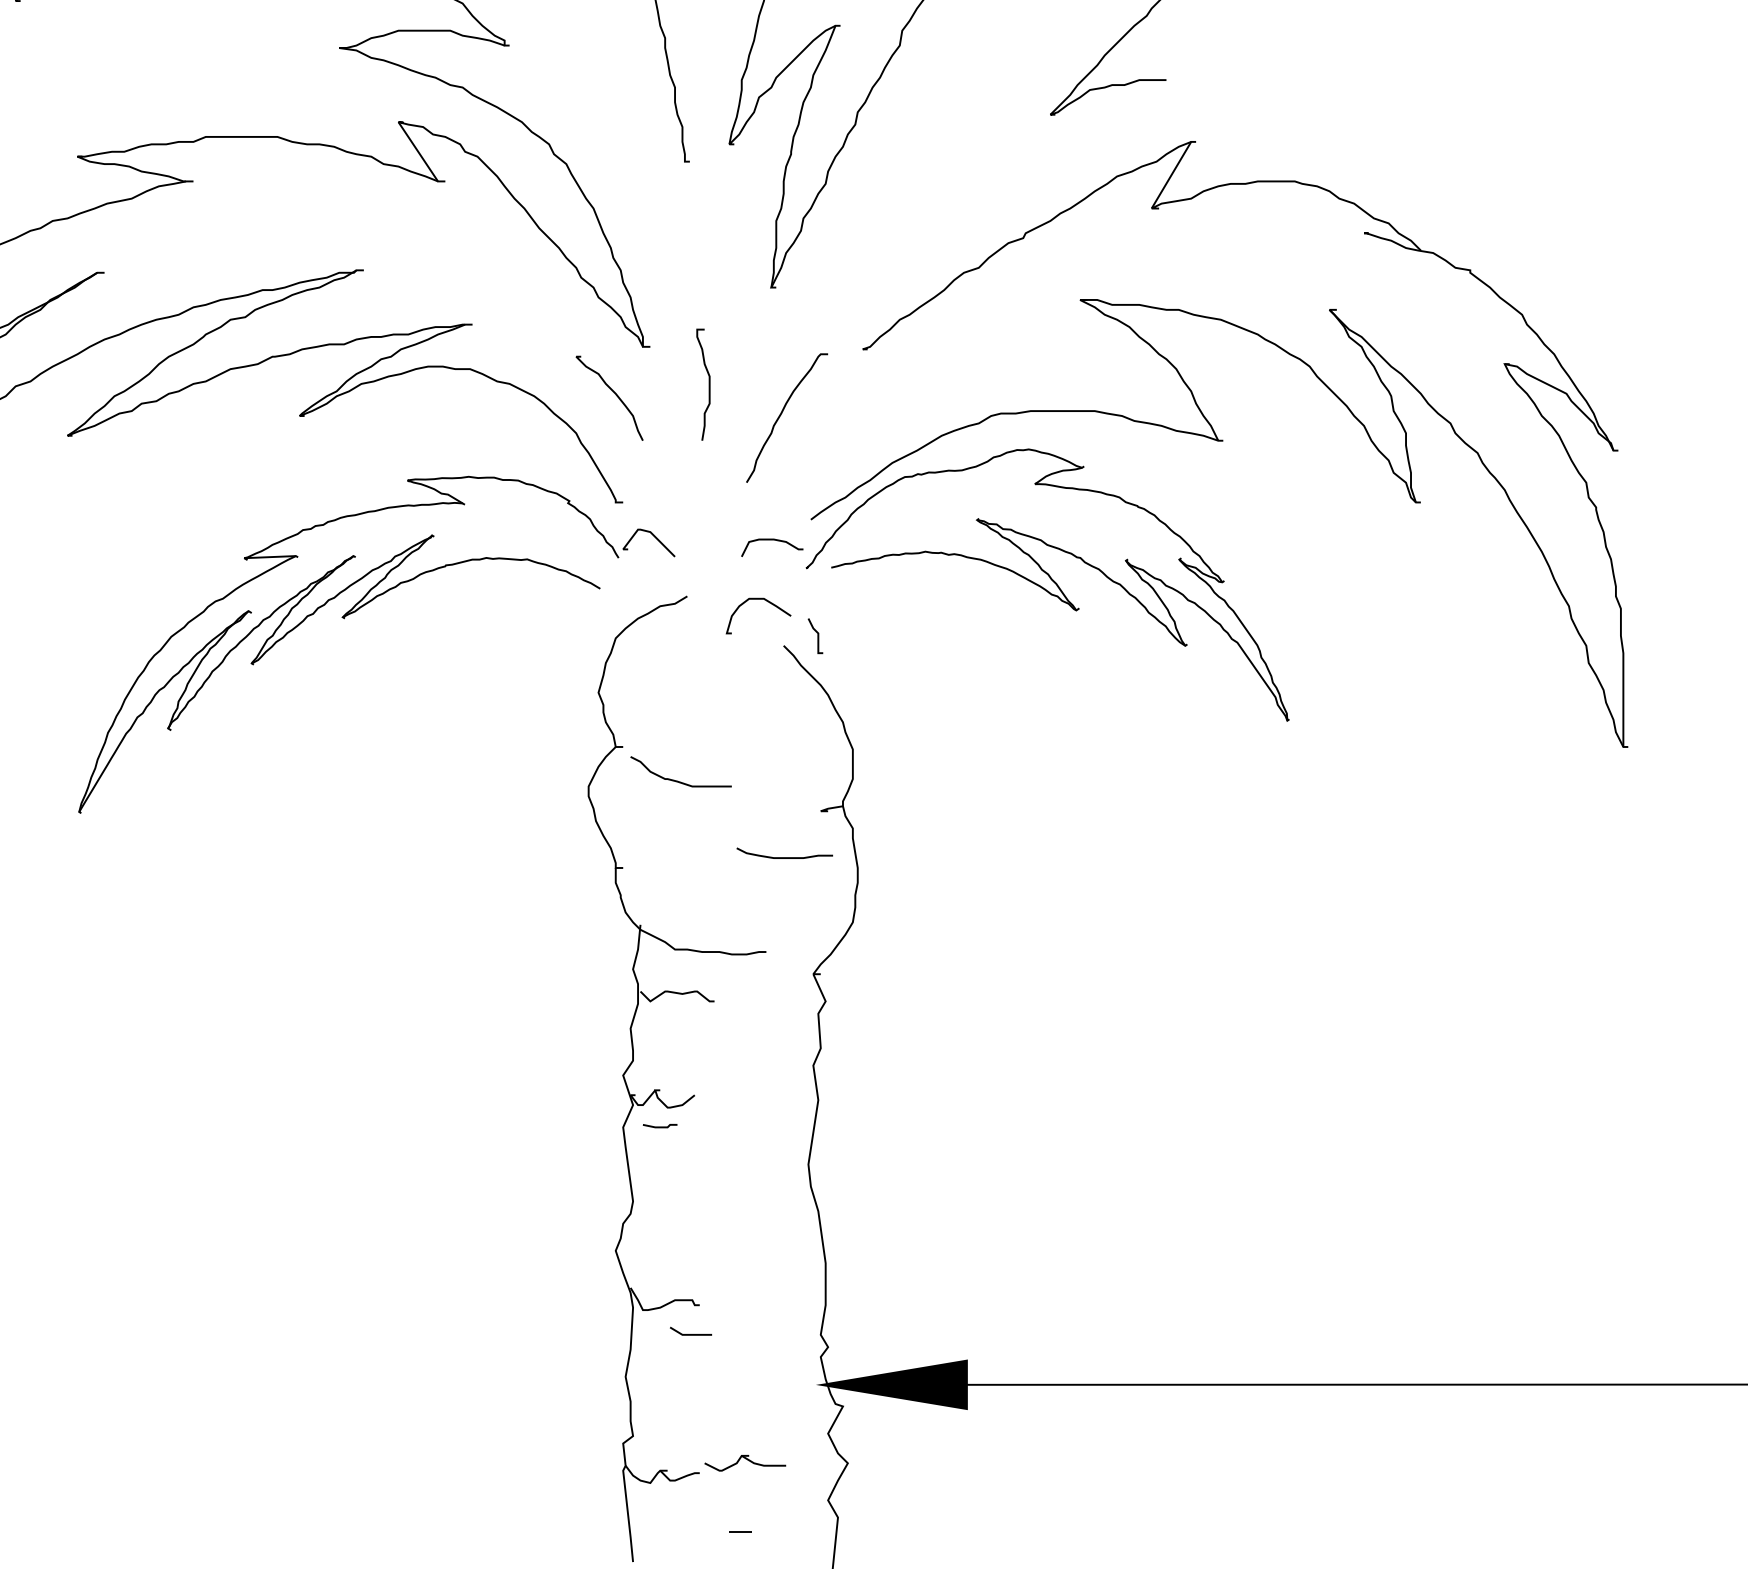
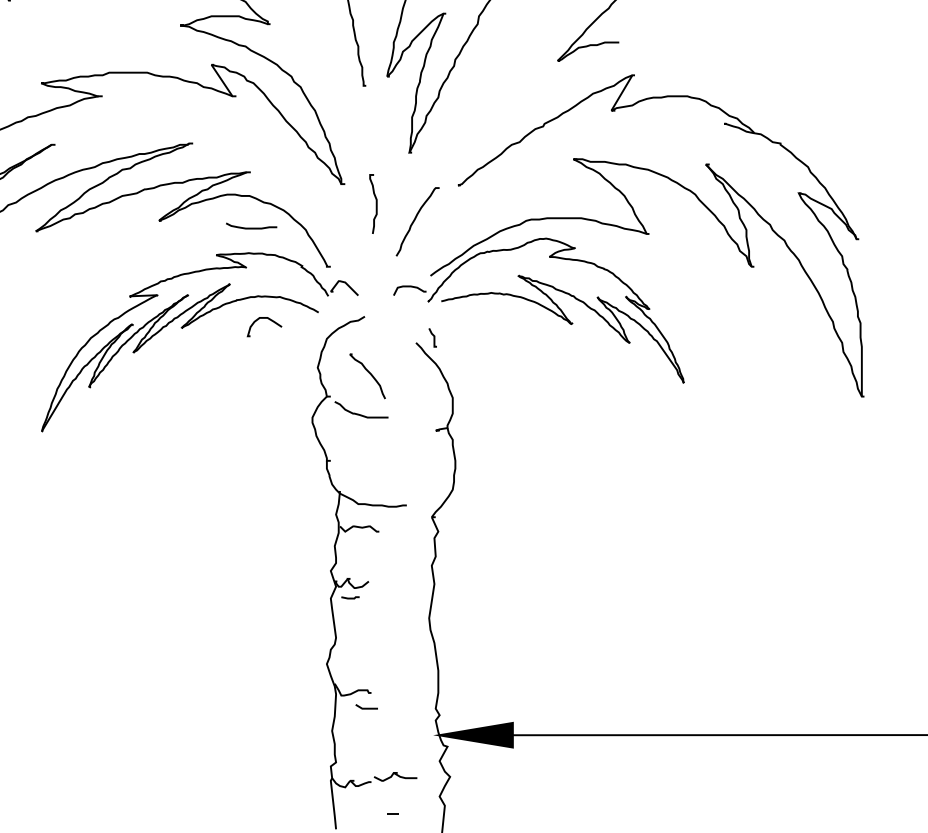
curve: (613, 394) -> (369, 374), moved
curve: (767, 603) -> (269, 320), moved
curve: (784, 856) -> (251, 227), moved

